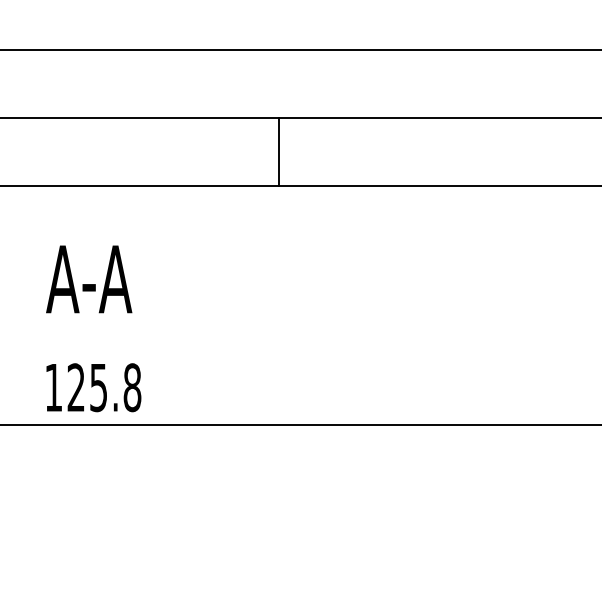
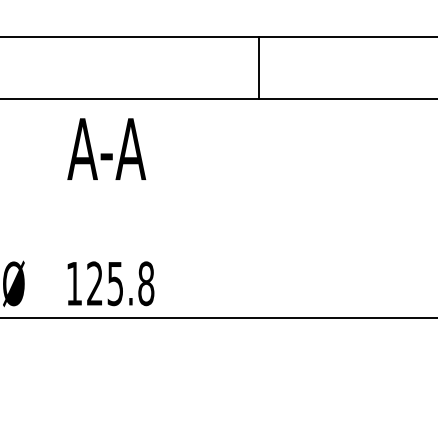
line: (279, 151) -> (259, 68), moved
text: (89, 279) -> (107, 149), moved

